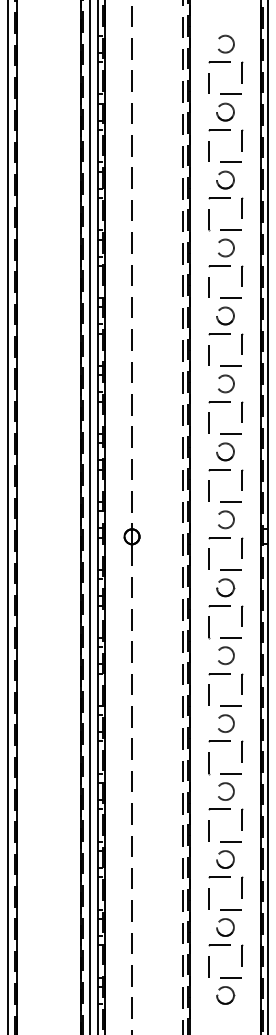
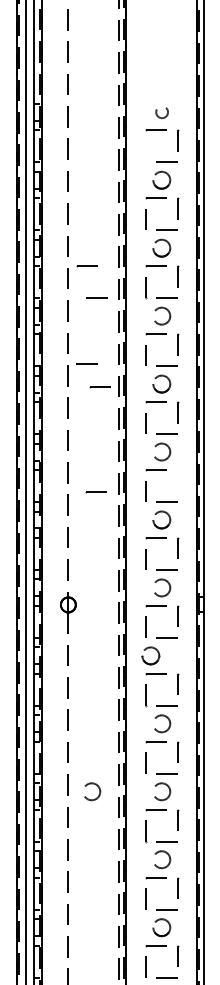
circle: (226, 43) -> (162, 111), size x0.7
line: (208, 83) -> (144, 151), removed
line: (150, 198) -> (86, 266), added
line: (160, 229) -> (96, 297), added
line: (150, 295) -> (86, 363), added
line: (163, 319) -> (99, 387), added
line: (242, 411) -> (178, 479), removed
line: (159, 424) -> (95, 492), added
part: (225, 580) -> (150, 648), moved
circle: (156, 723) -> (92, 791), added

